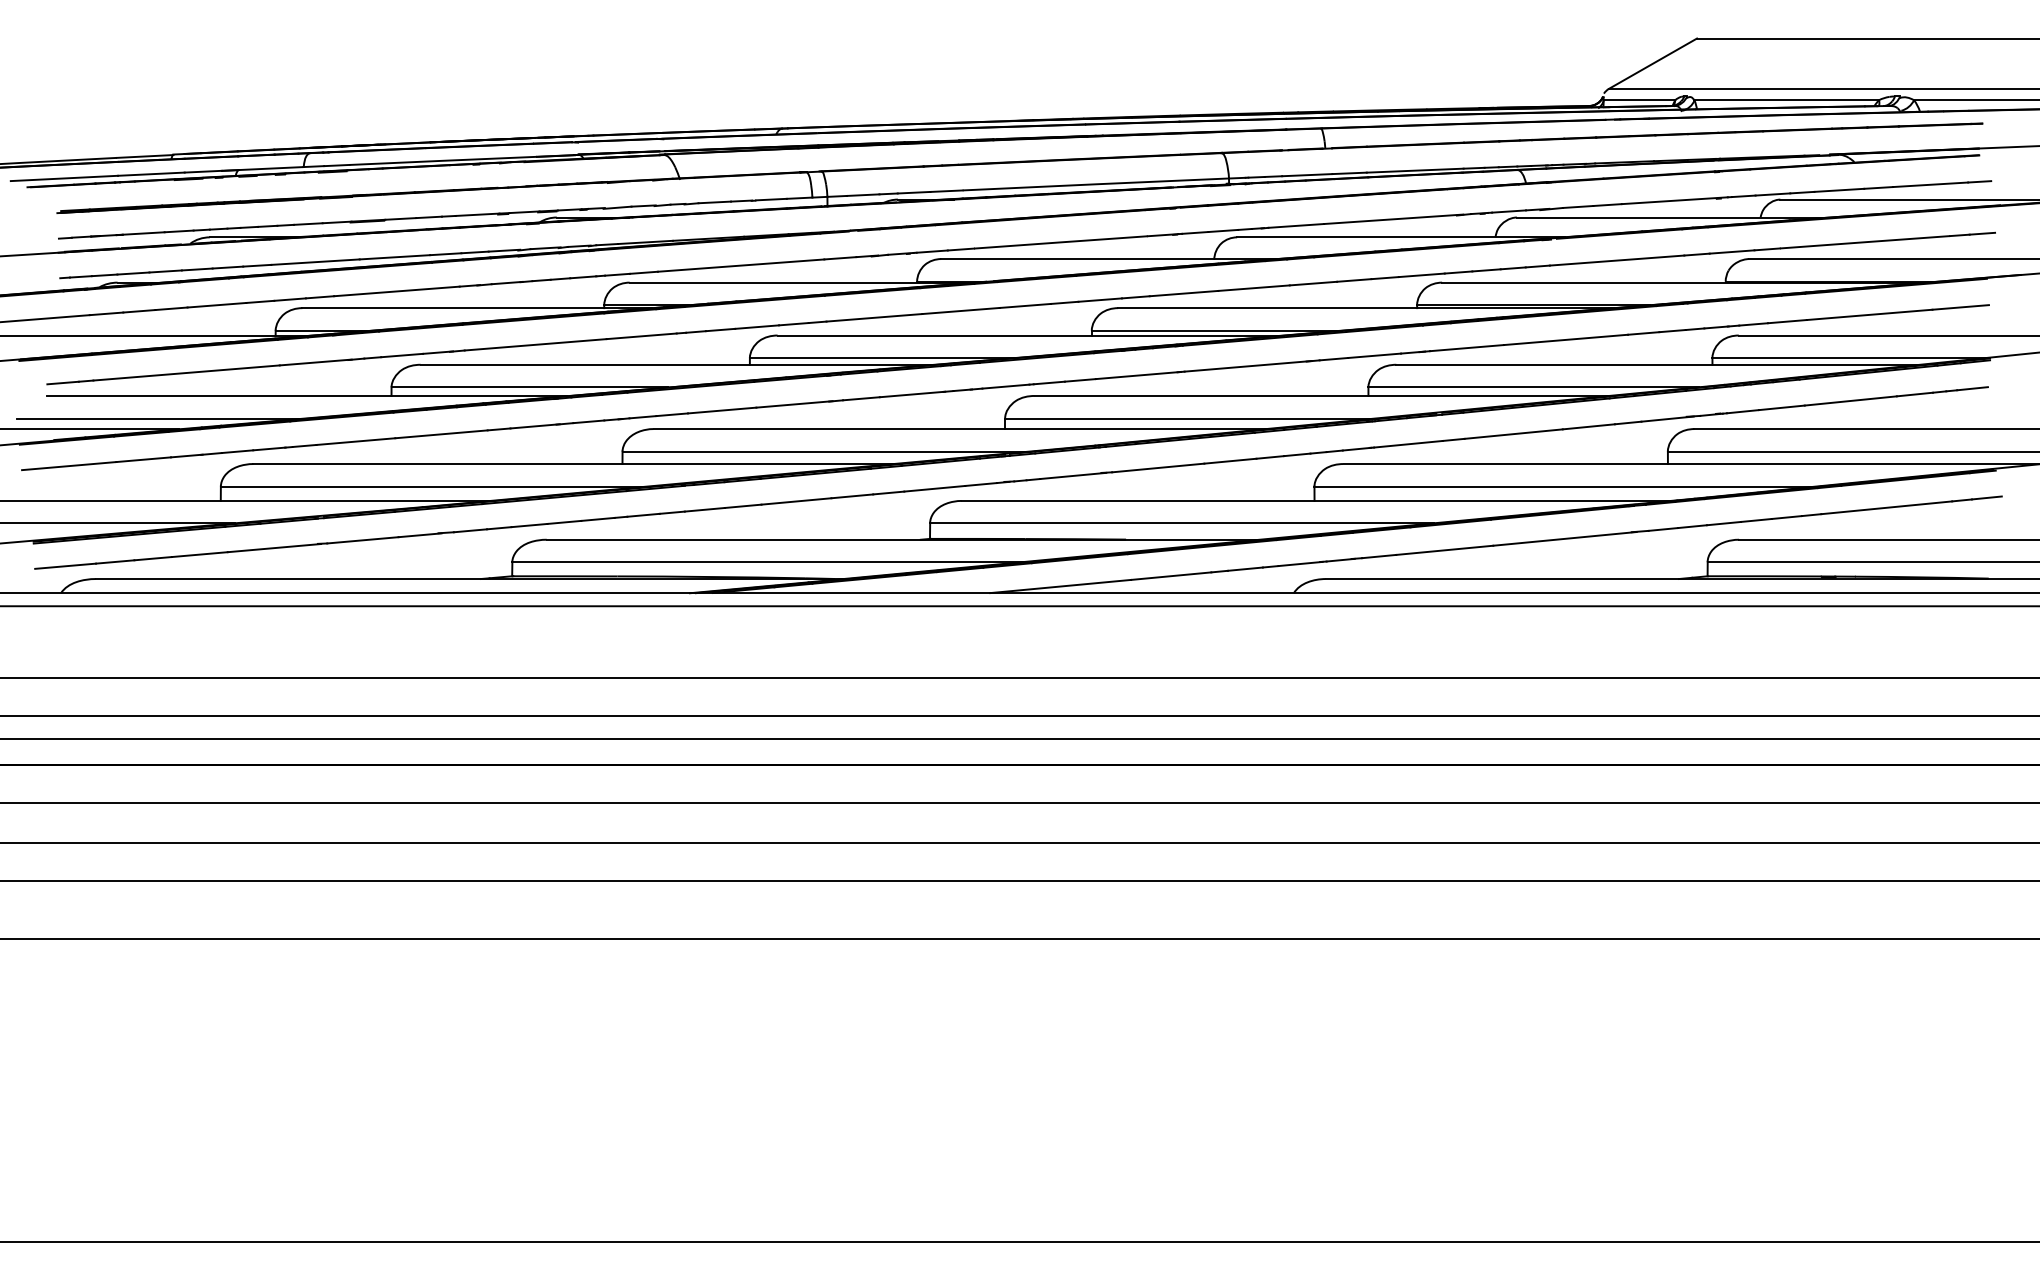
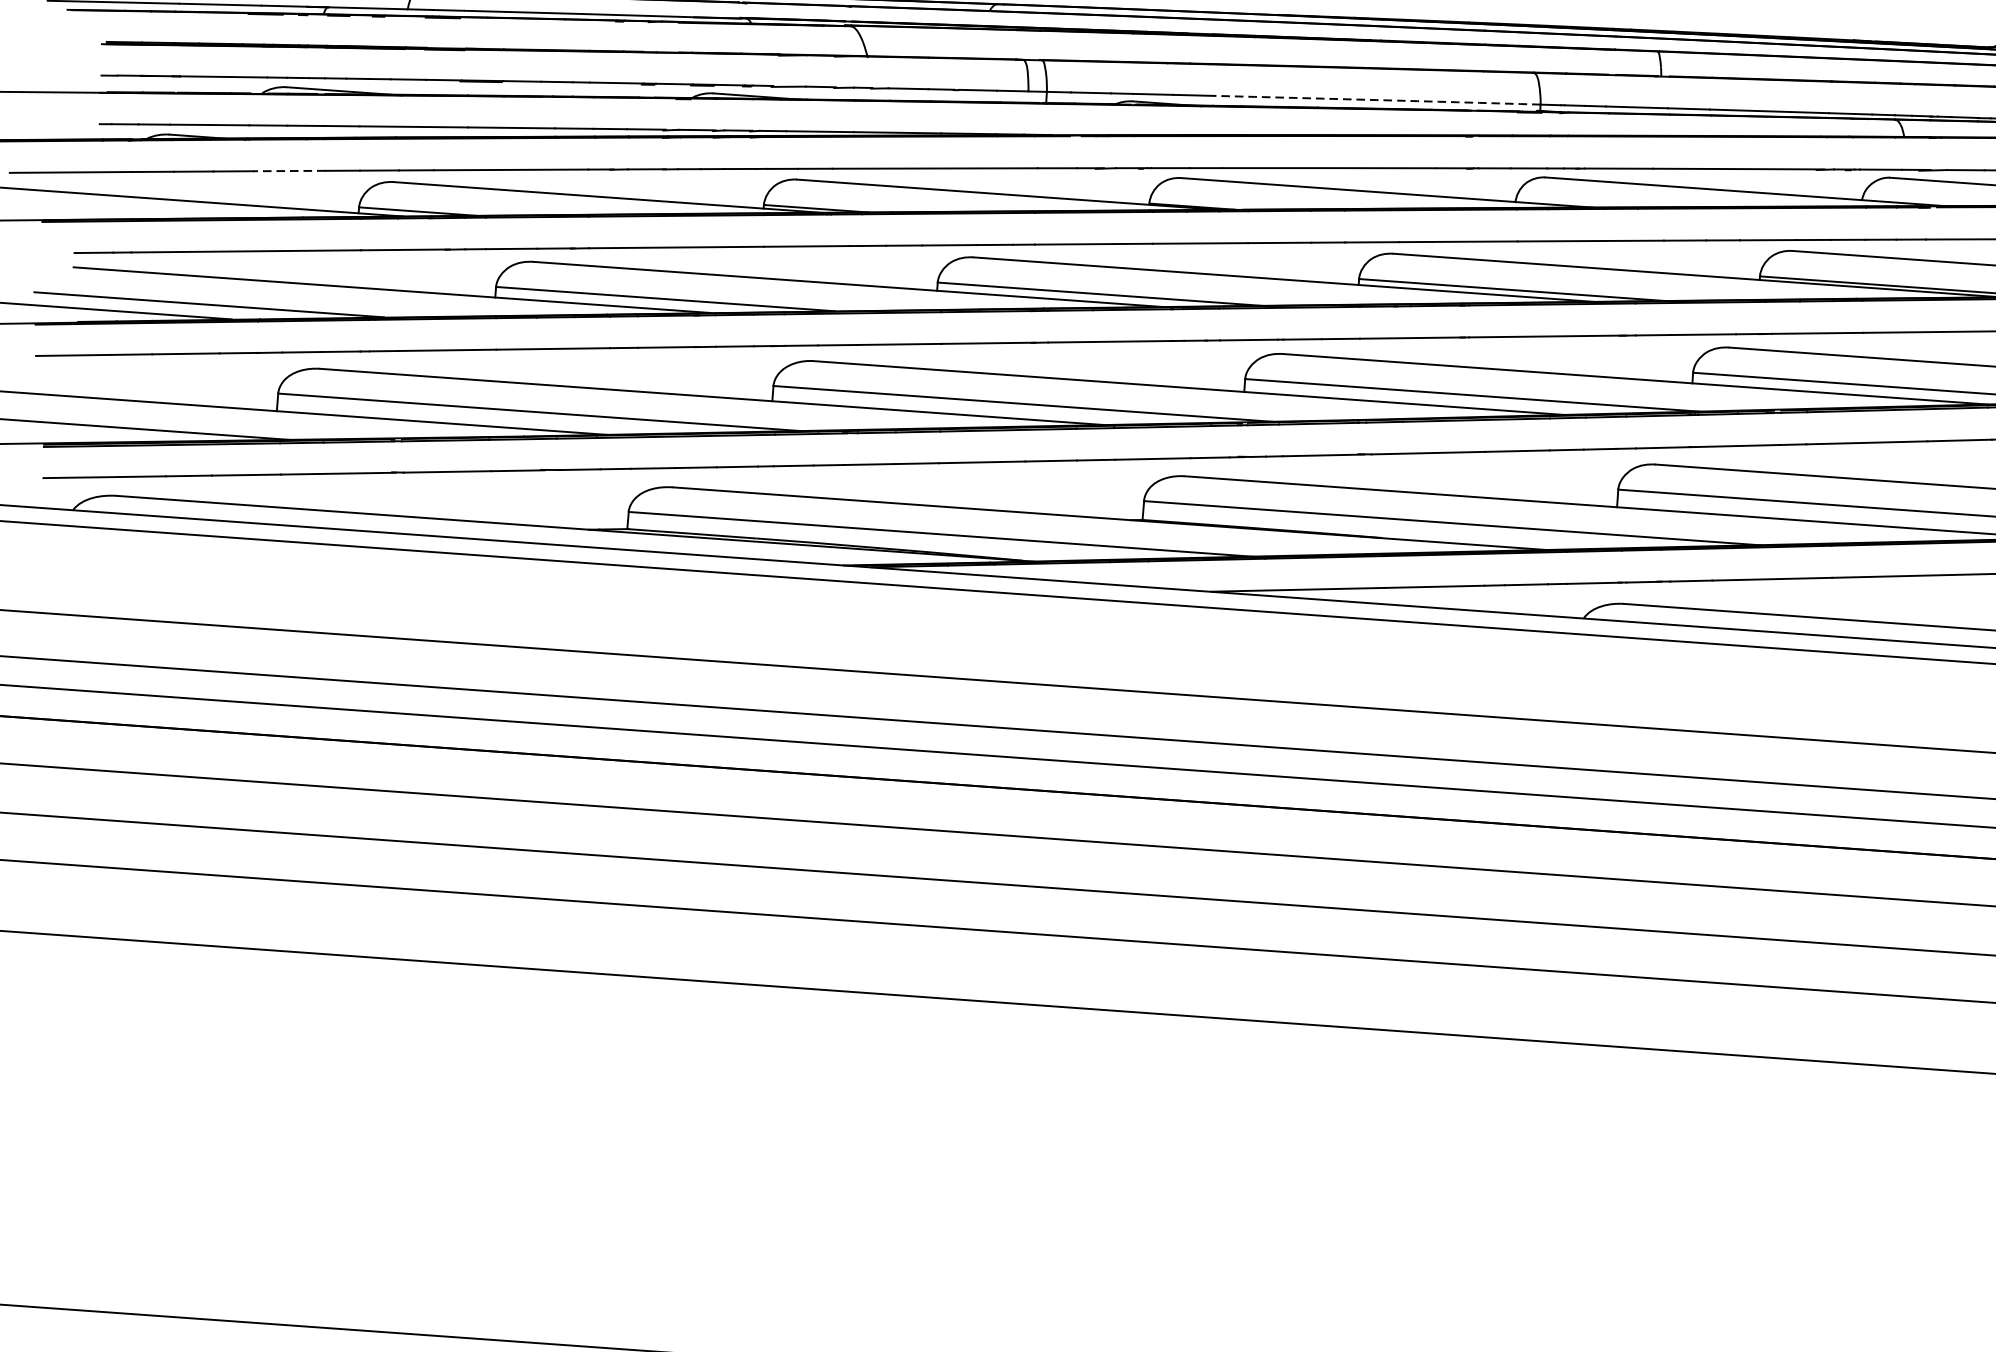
arc: (1095, 184) -> (1376, 100), solid -> dashed
line: (216, 305) -> (288, 171), solid -> dashed

